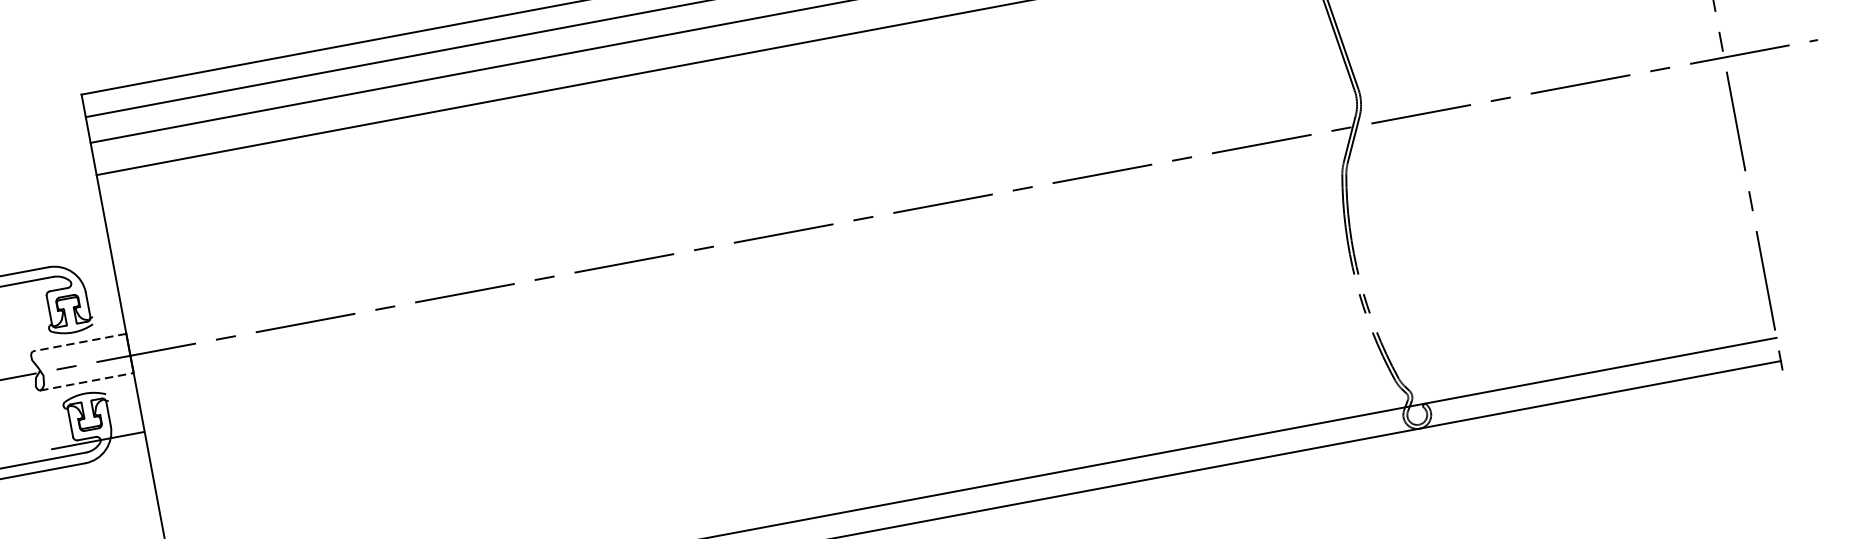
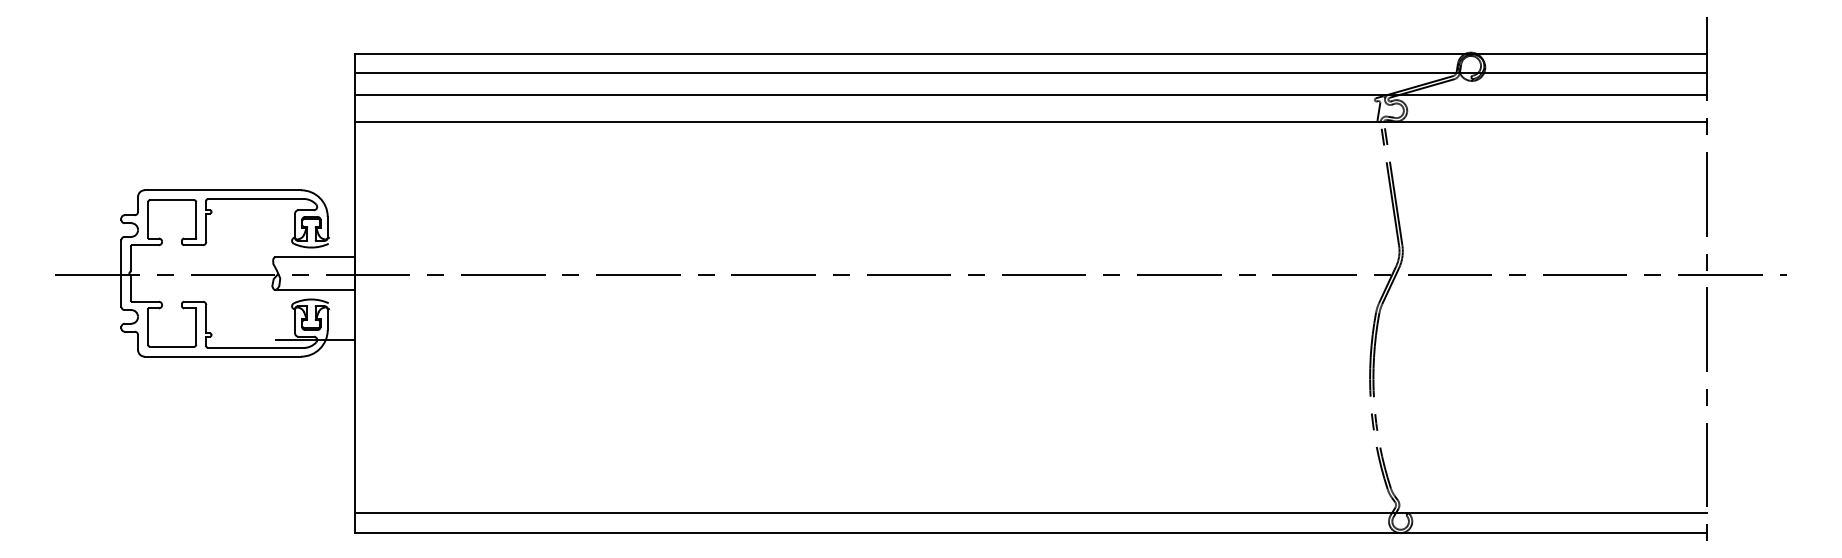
line: (79, 342) -> (314, 256), dashed -> solid
line: (86, 382) -> (314, 290), dashed -> solid

